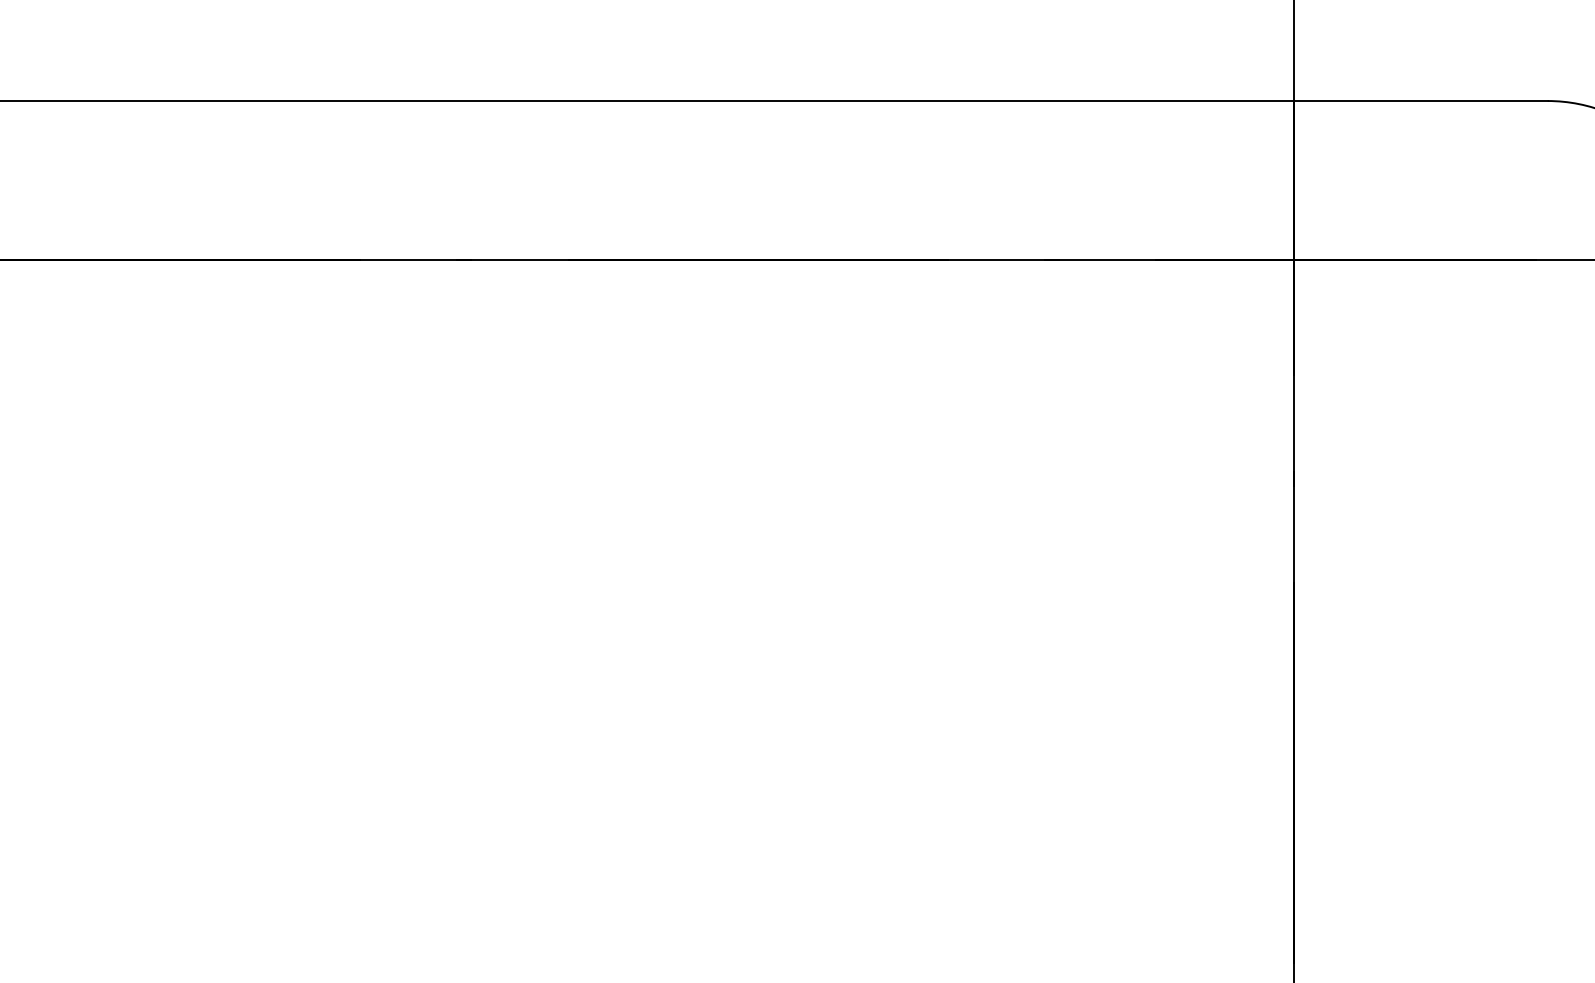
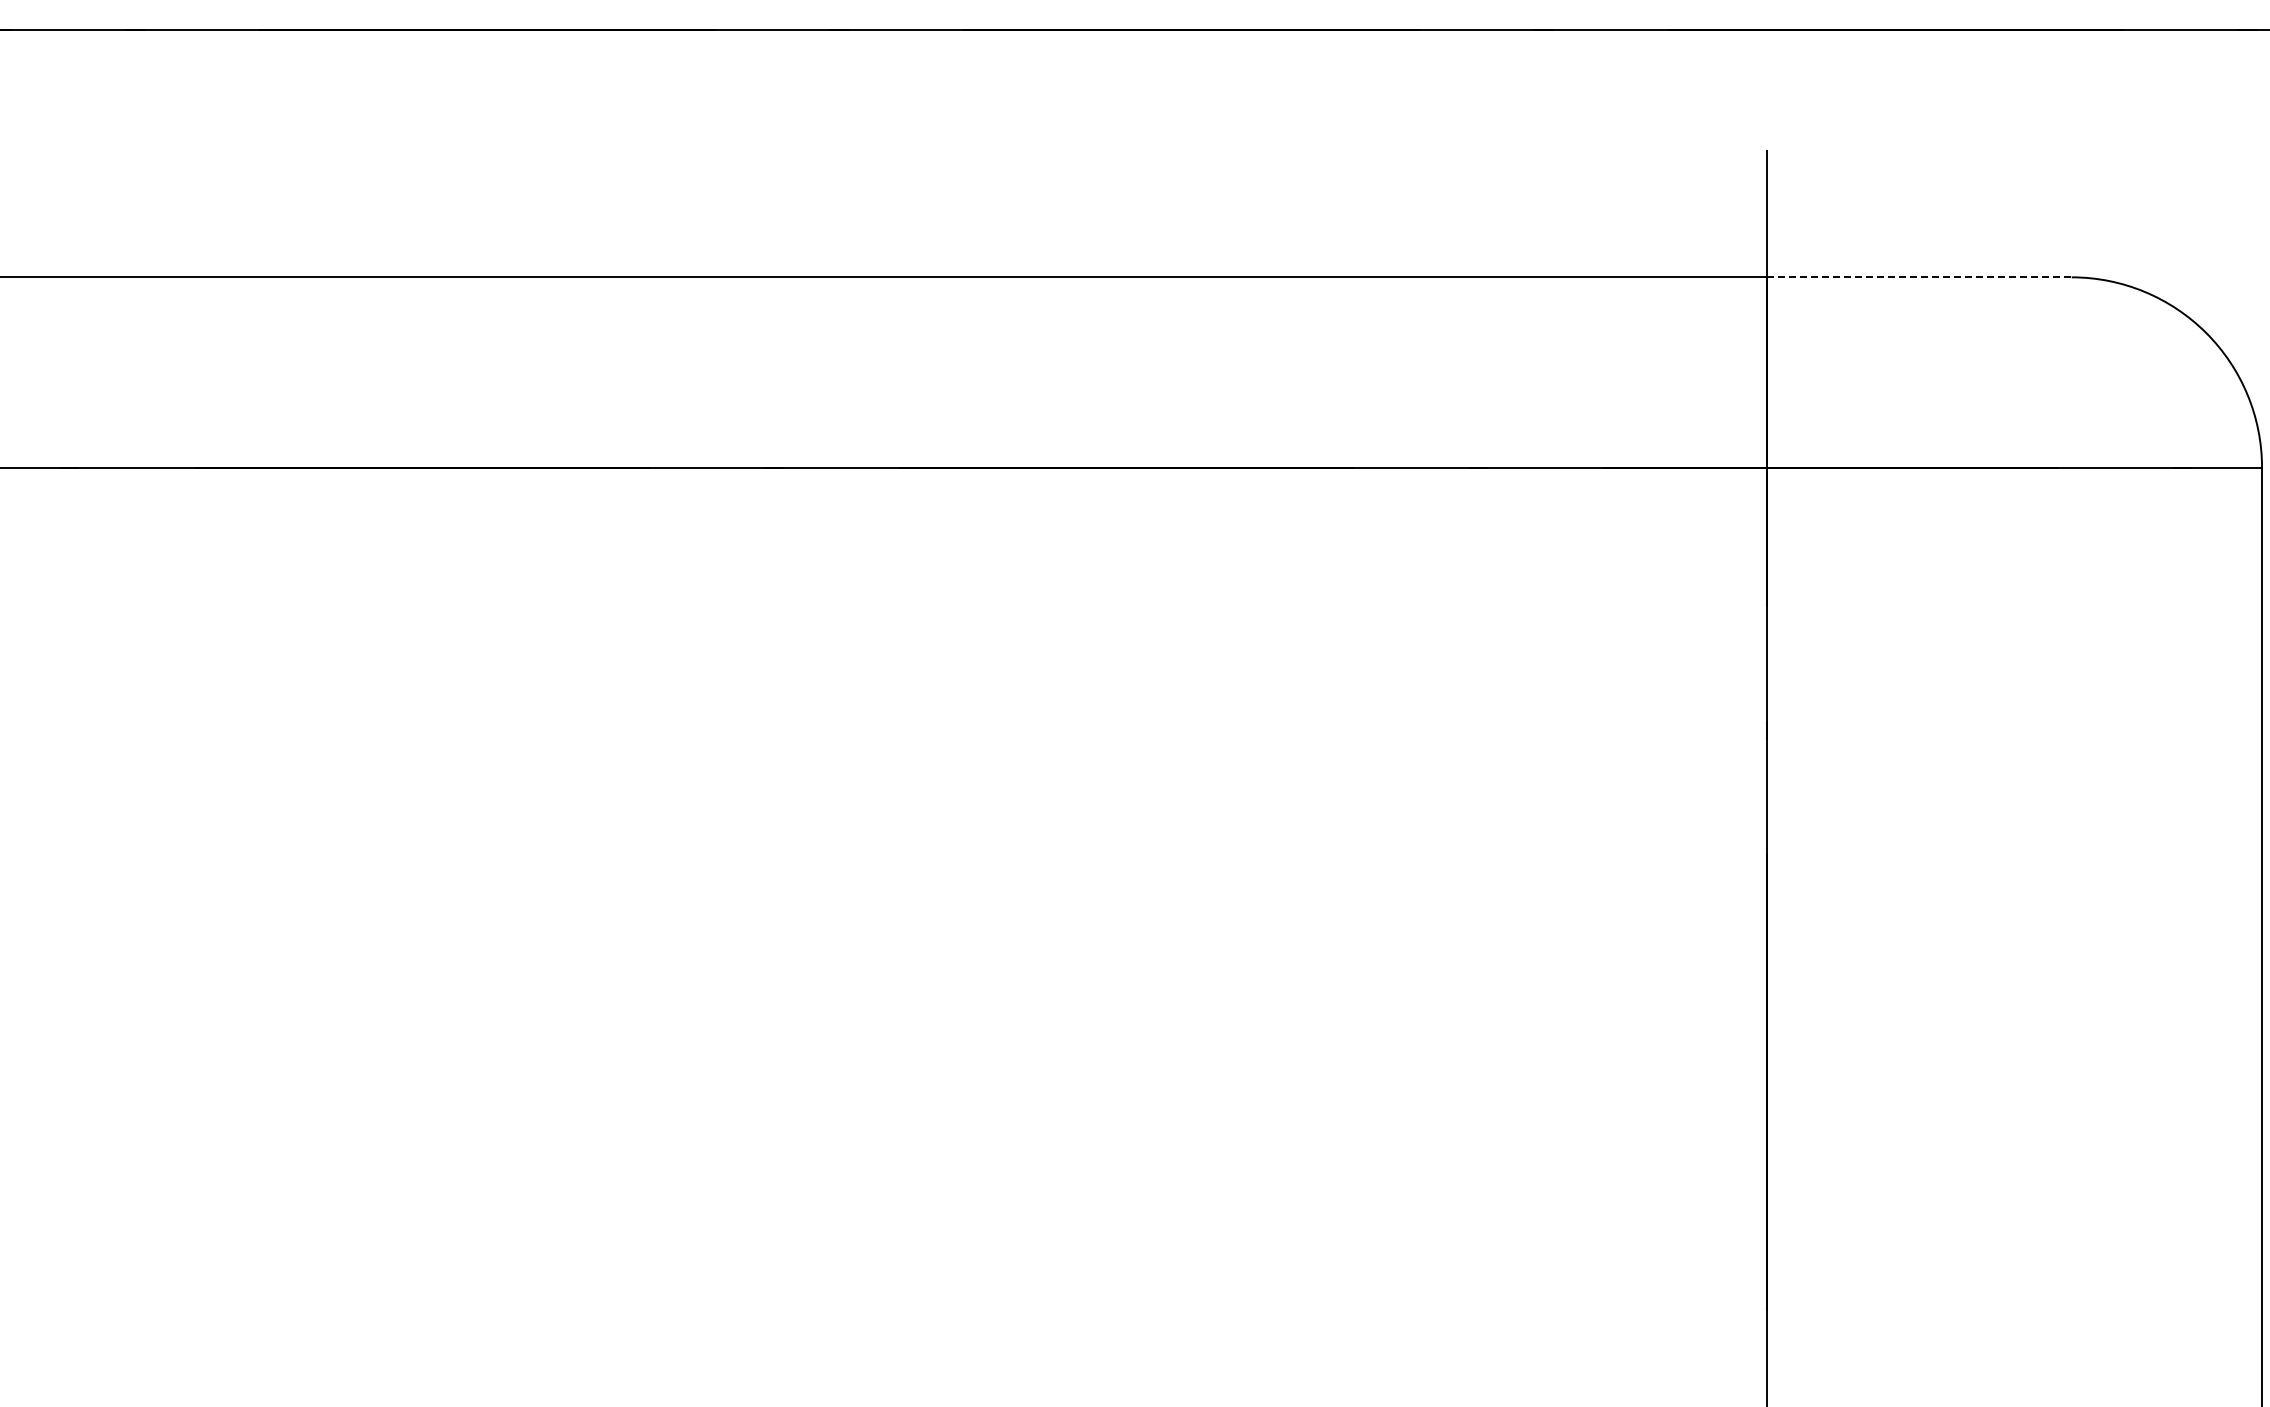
line: (1421, 101) -> (1920, 277), solid -> dashed

